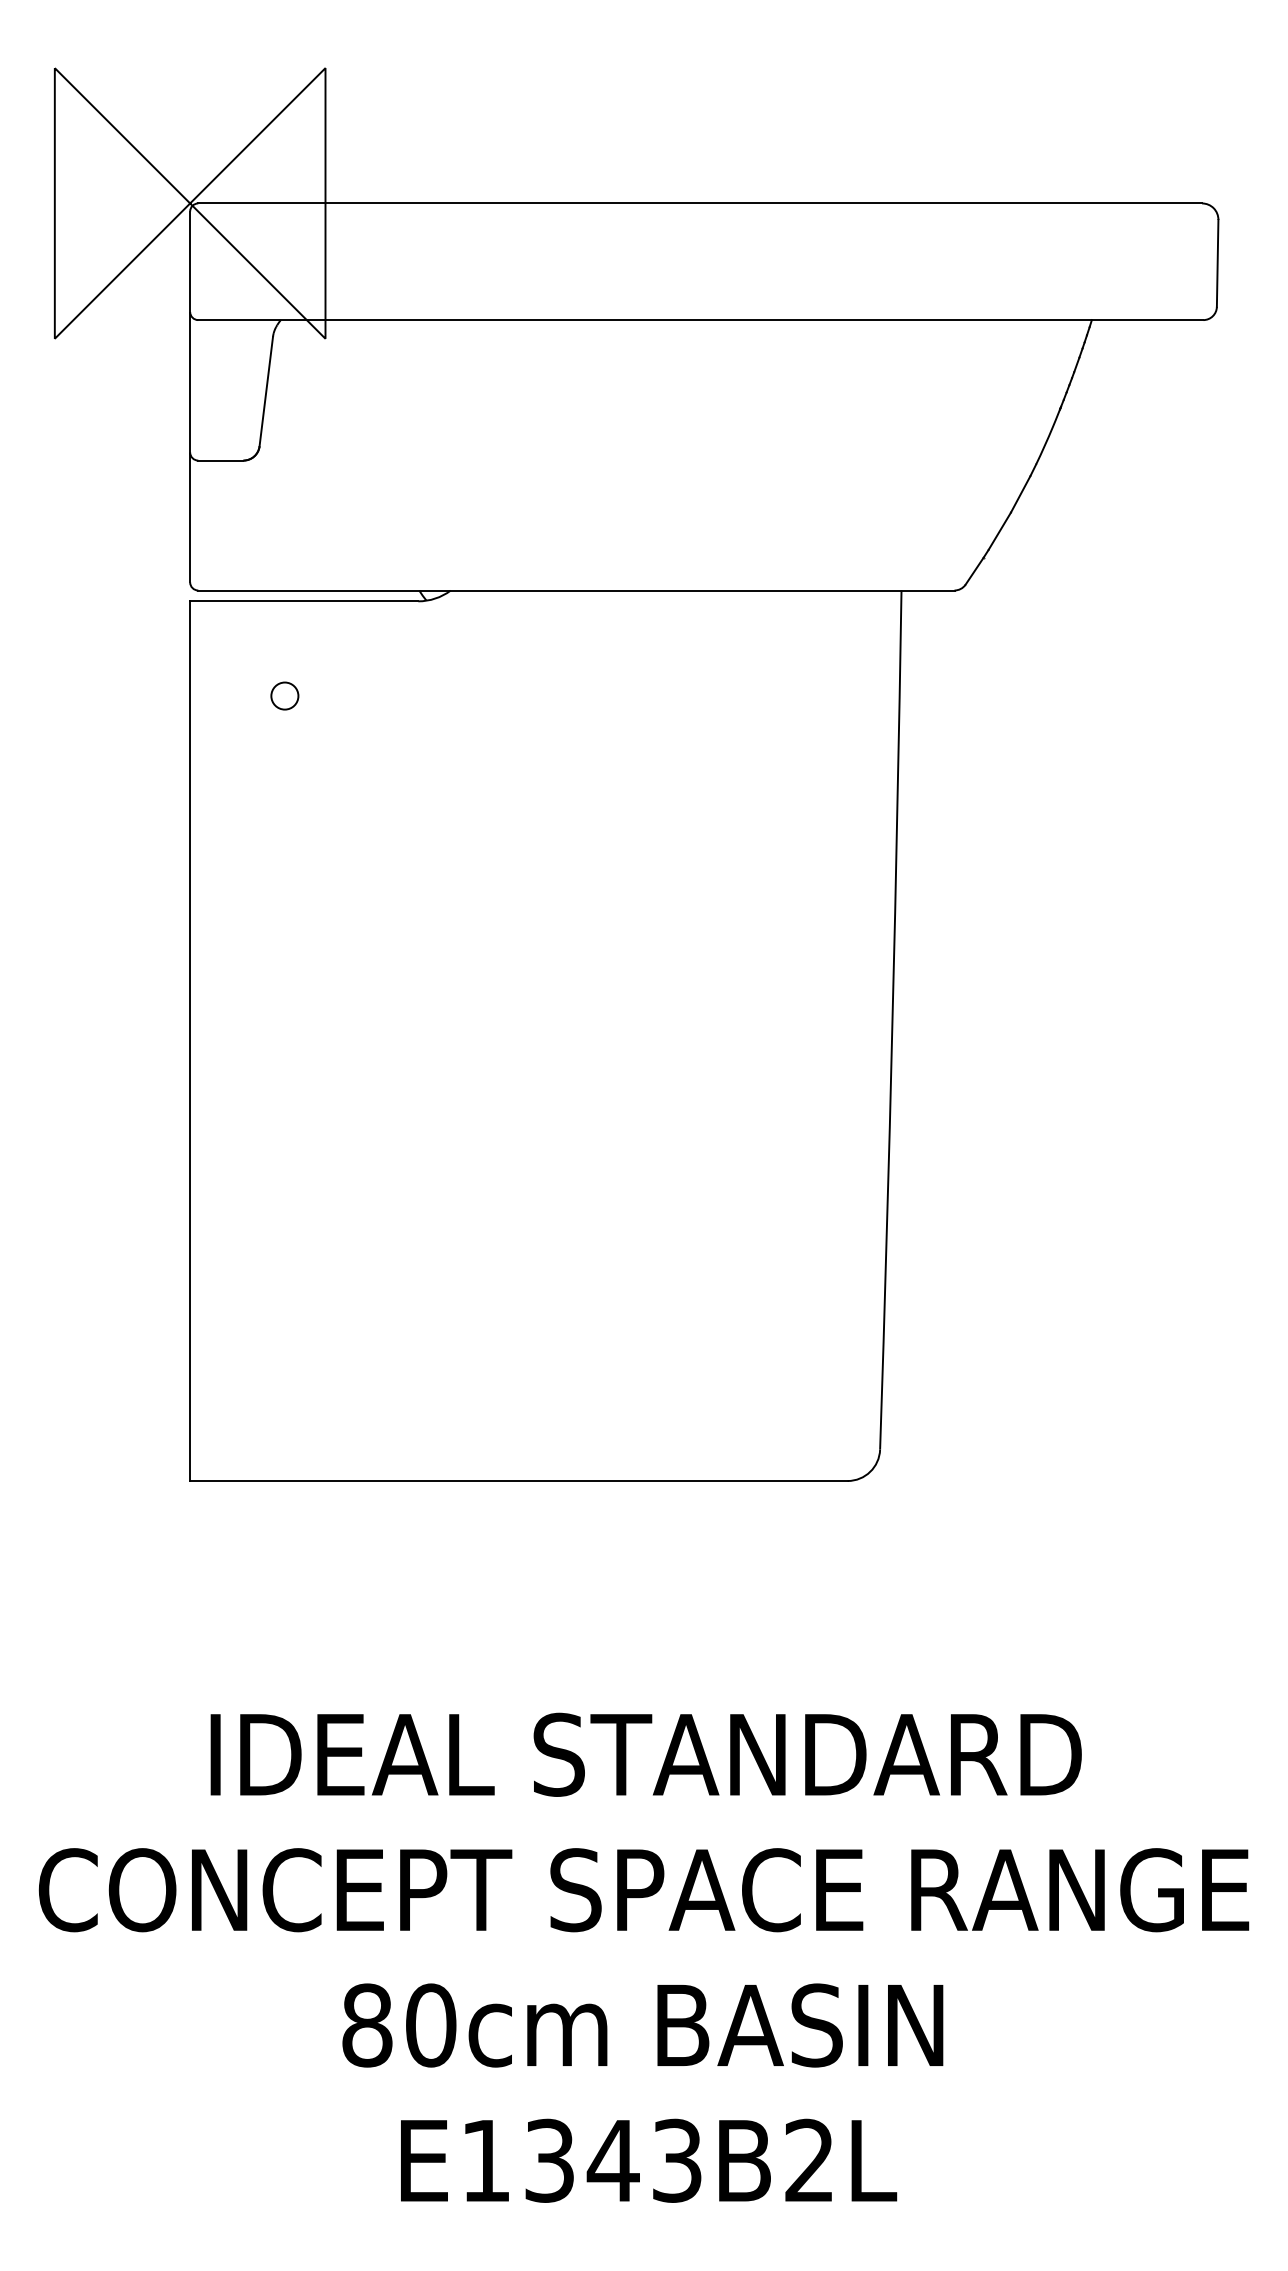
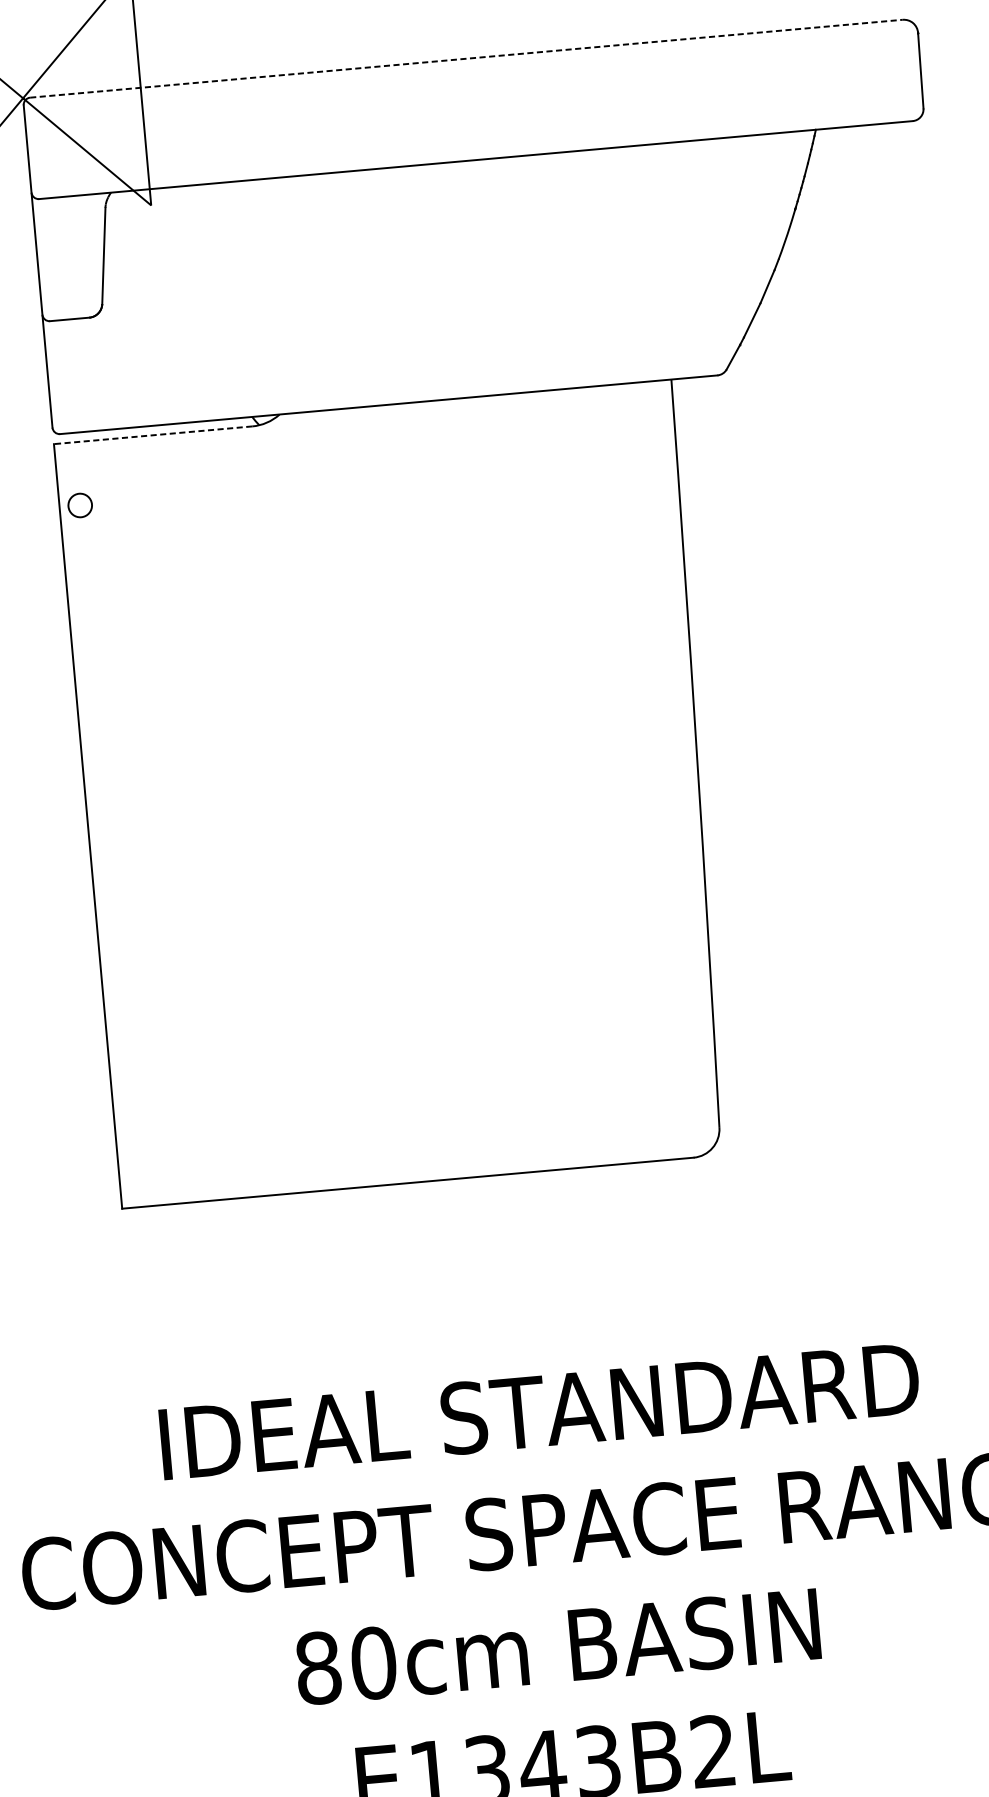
line: (700, 203) -> (466, 58), solid -> dashed
line: (303, 601) -> (152, 435), solid -> dashed
circle: (284, 695) -> (79, 505), moved

